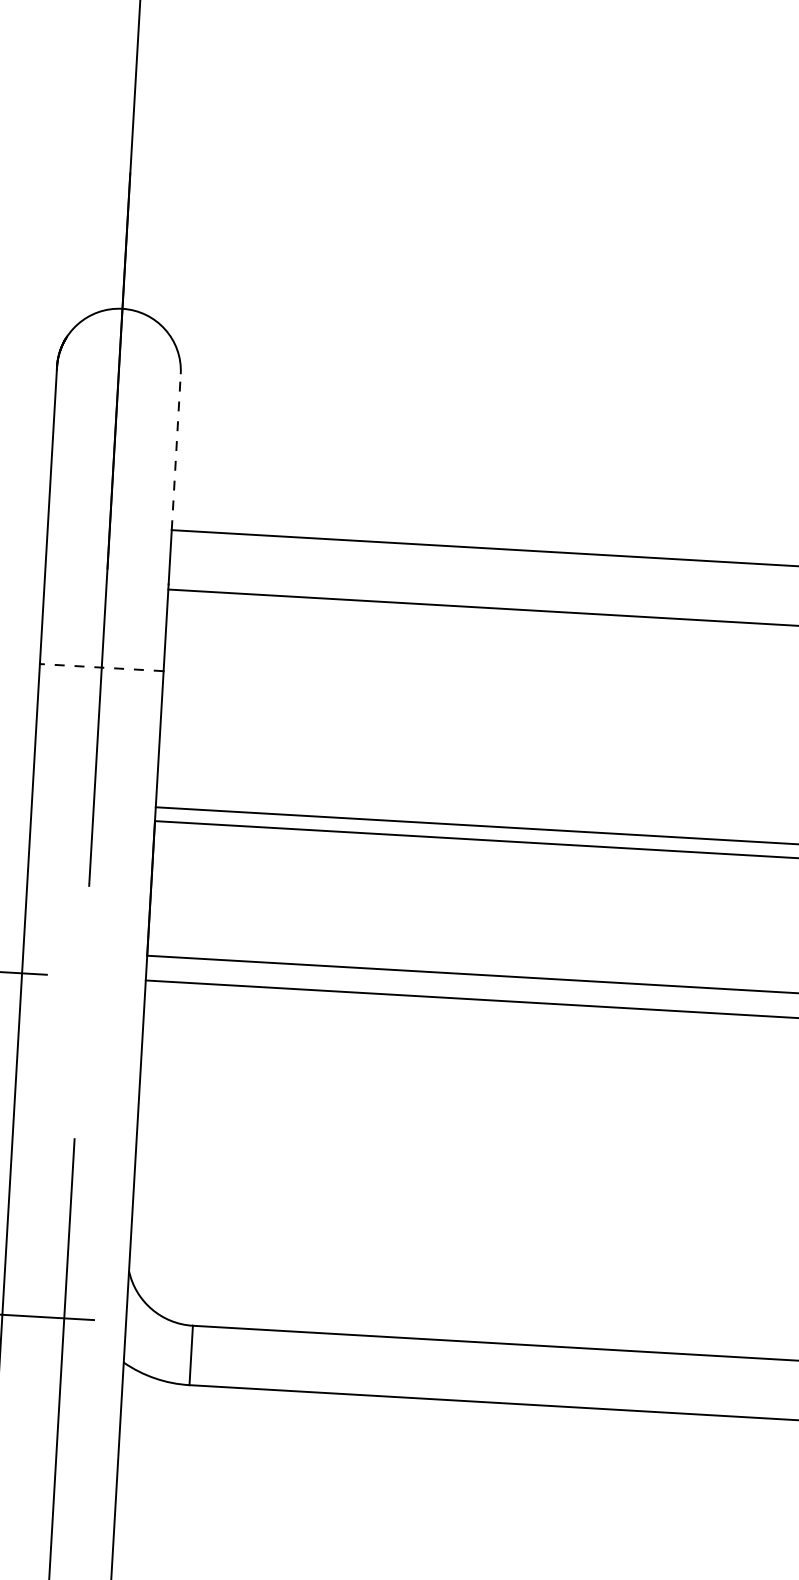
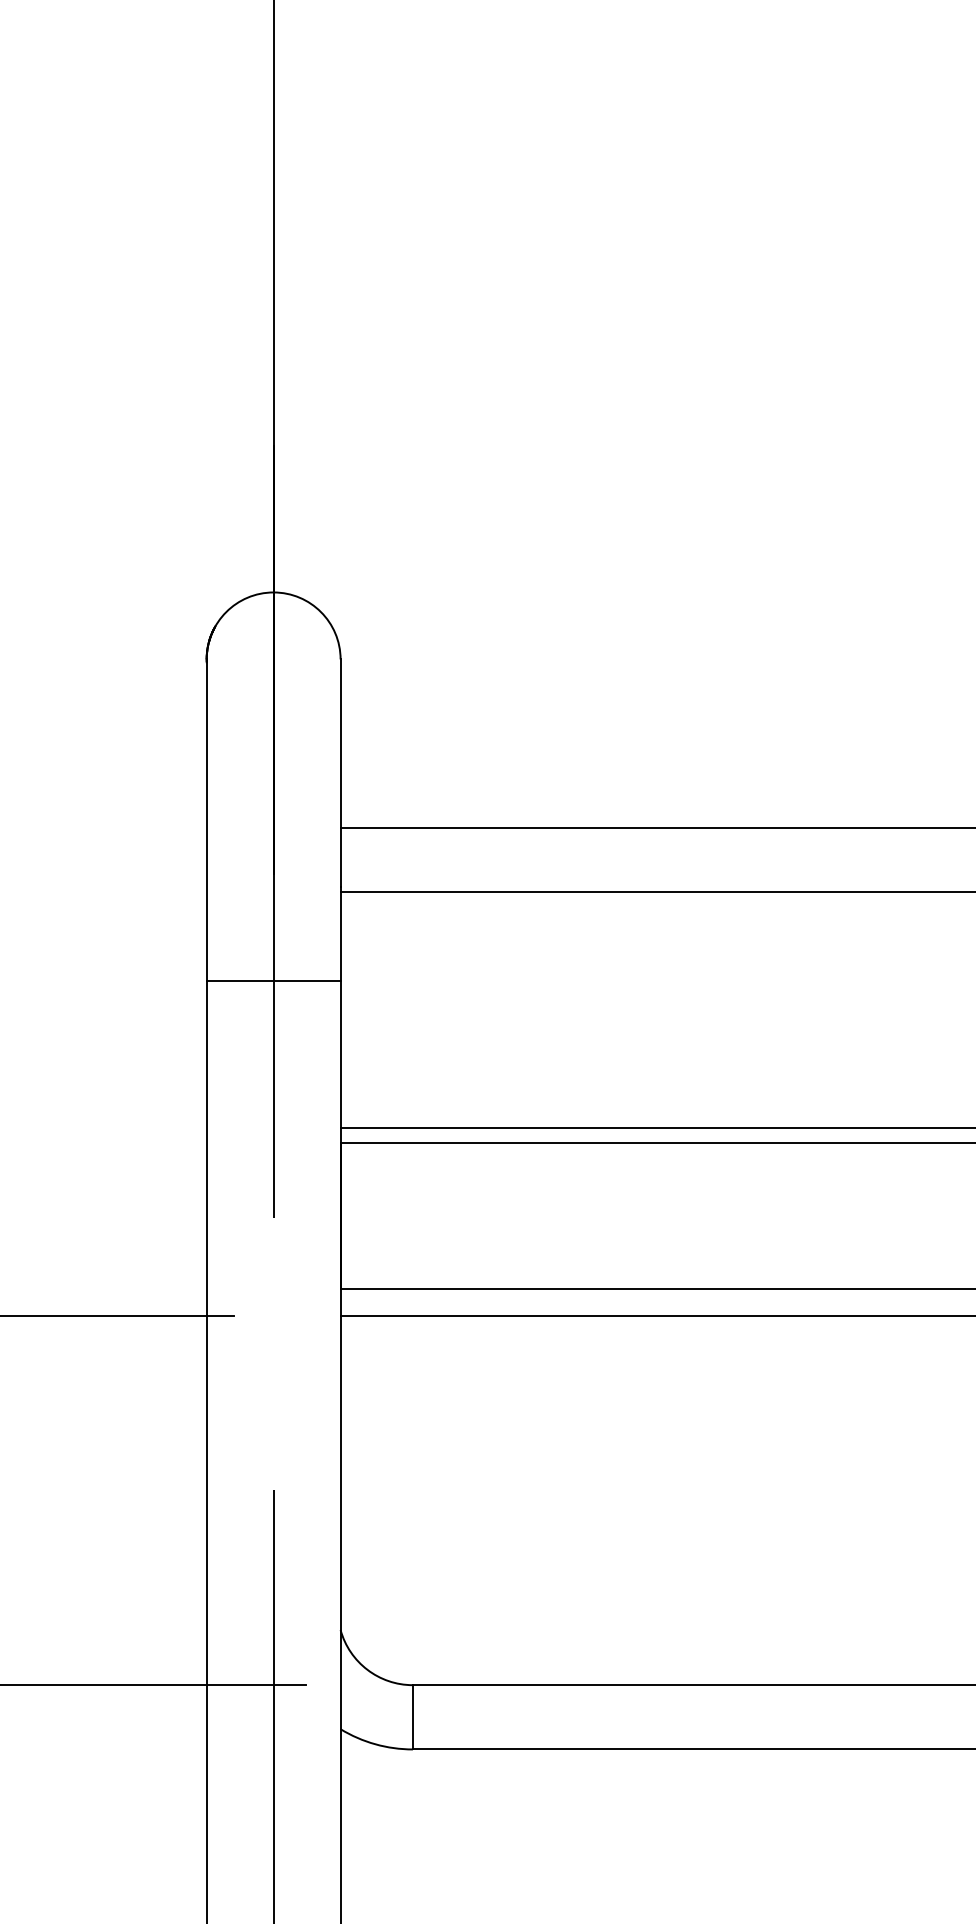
line: (176, 451) -> (340, 743), dashed -> solid
line: (101, 667) -> (273, 980), dashed -> solid

